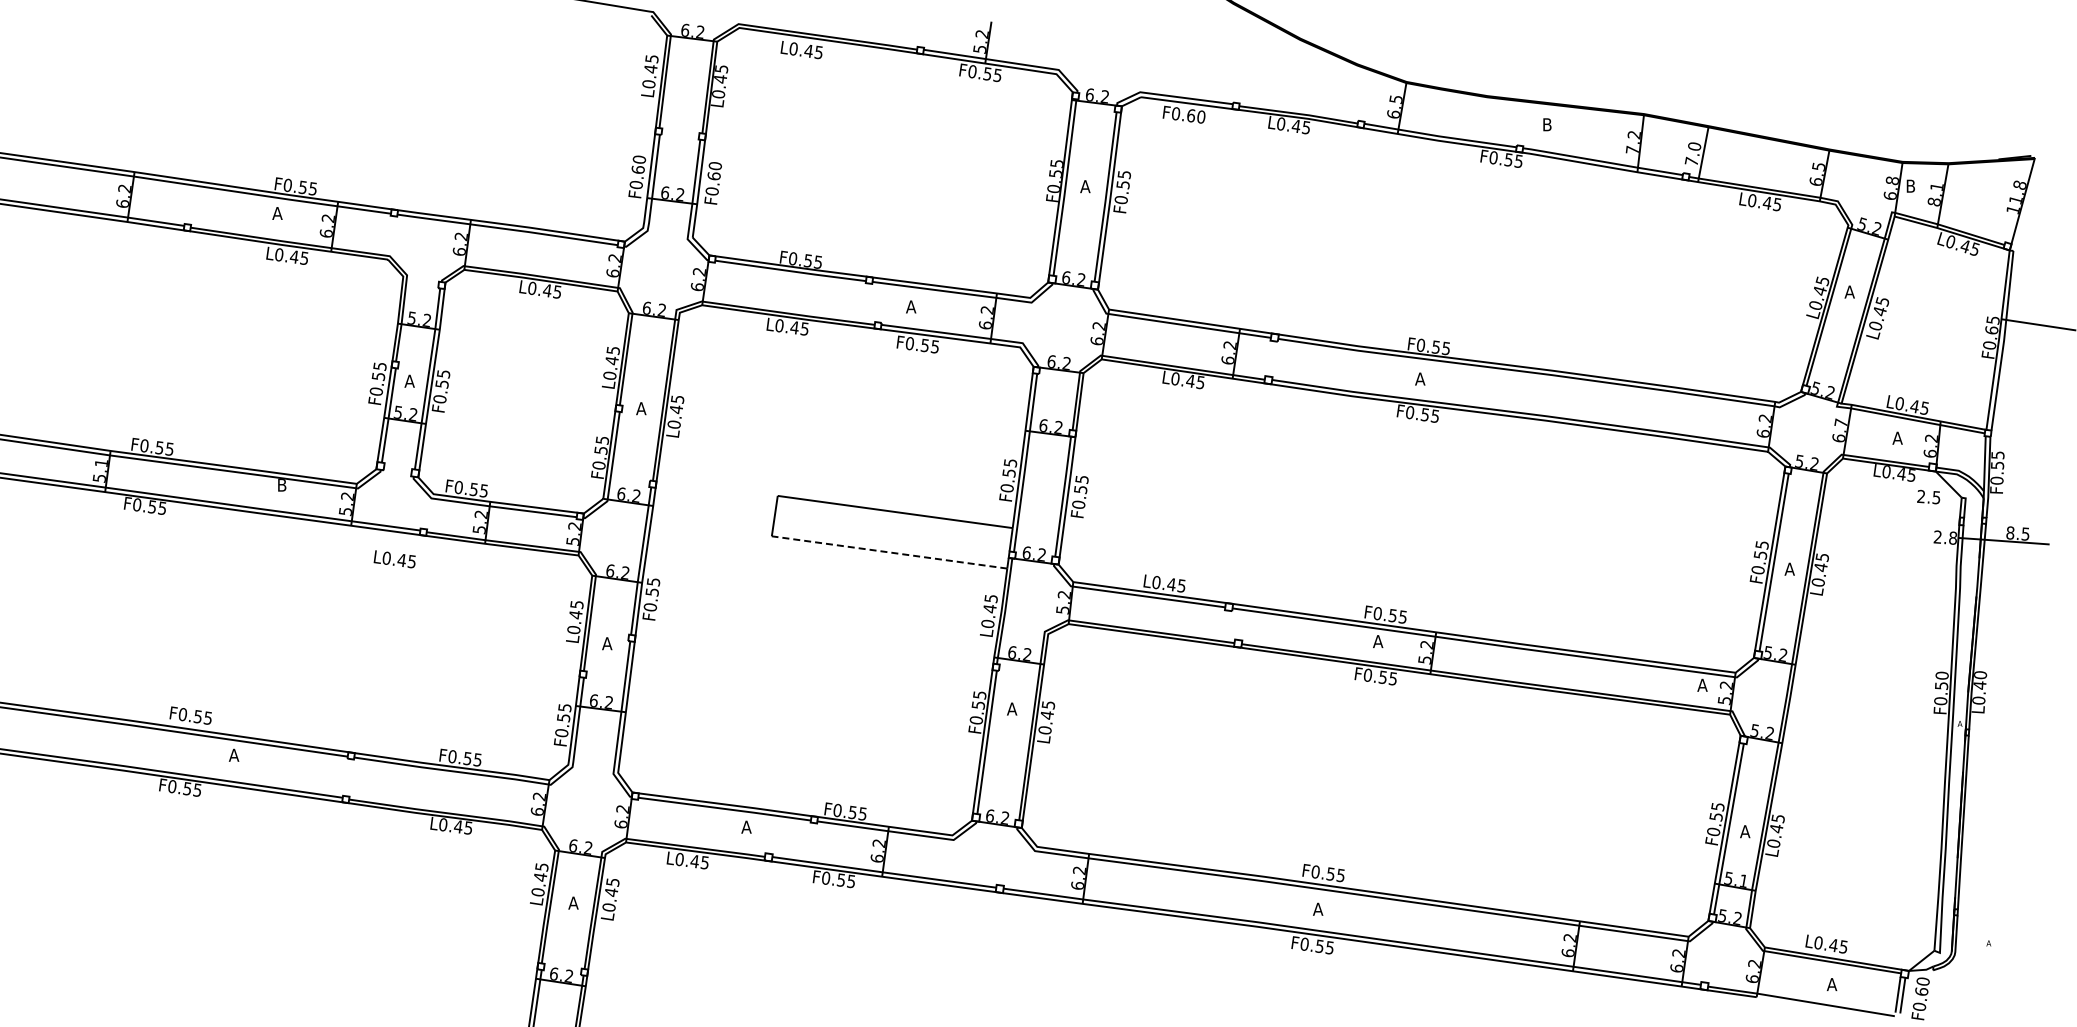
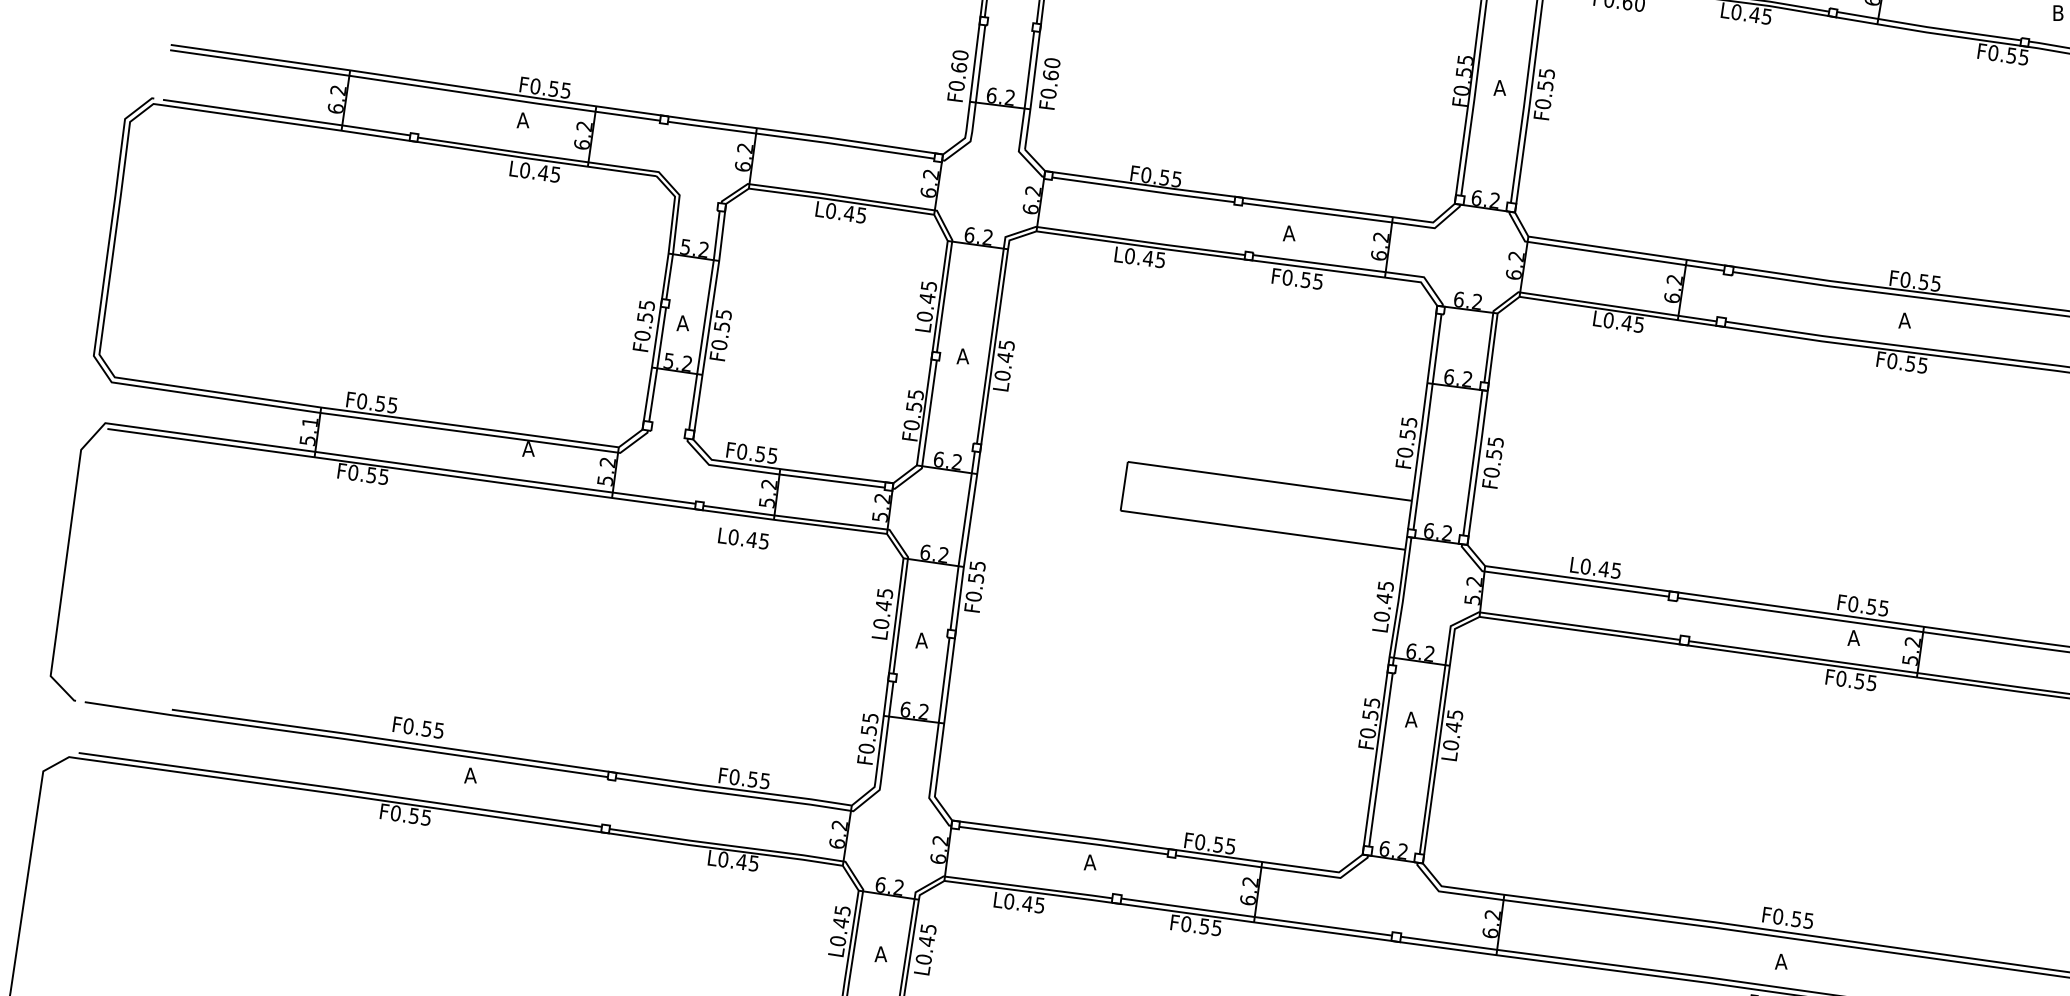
text: (281, 485) -> (527, 449), B -> A
line: (889, 552) -> (1262, 530), dashed -> solid
text: (394, 559) -> (743, 538), moved

